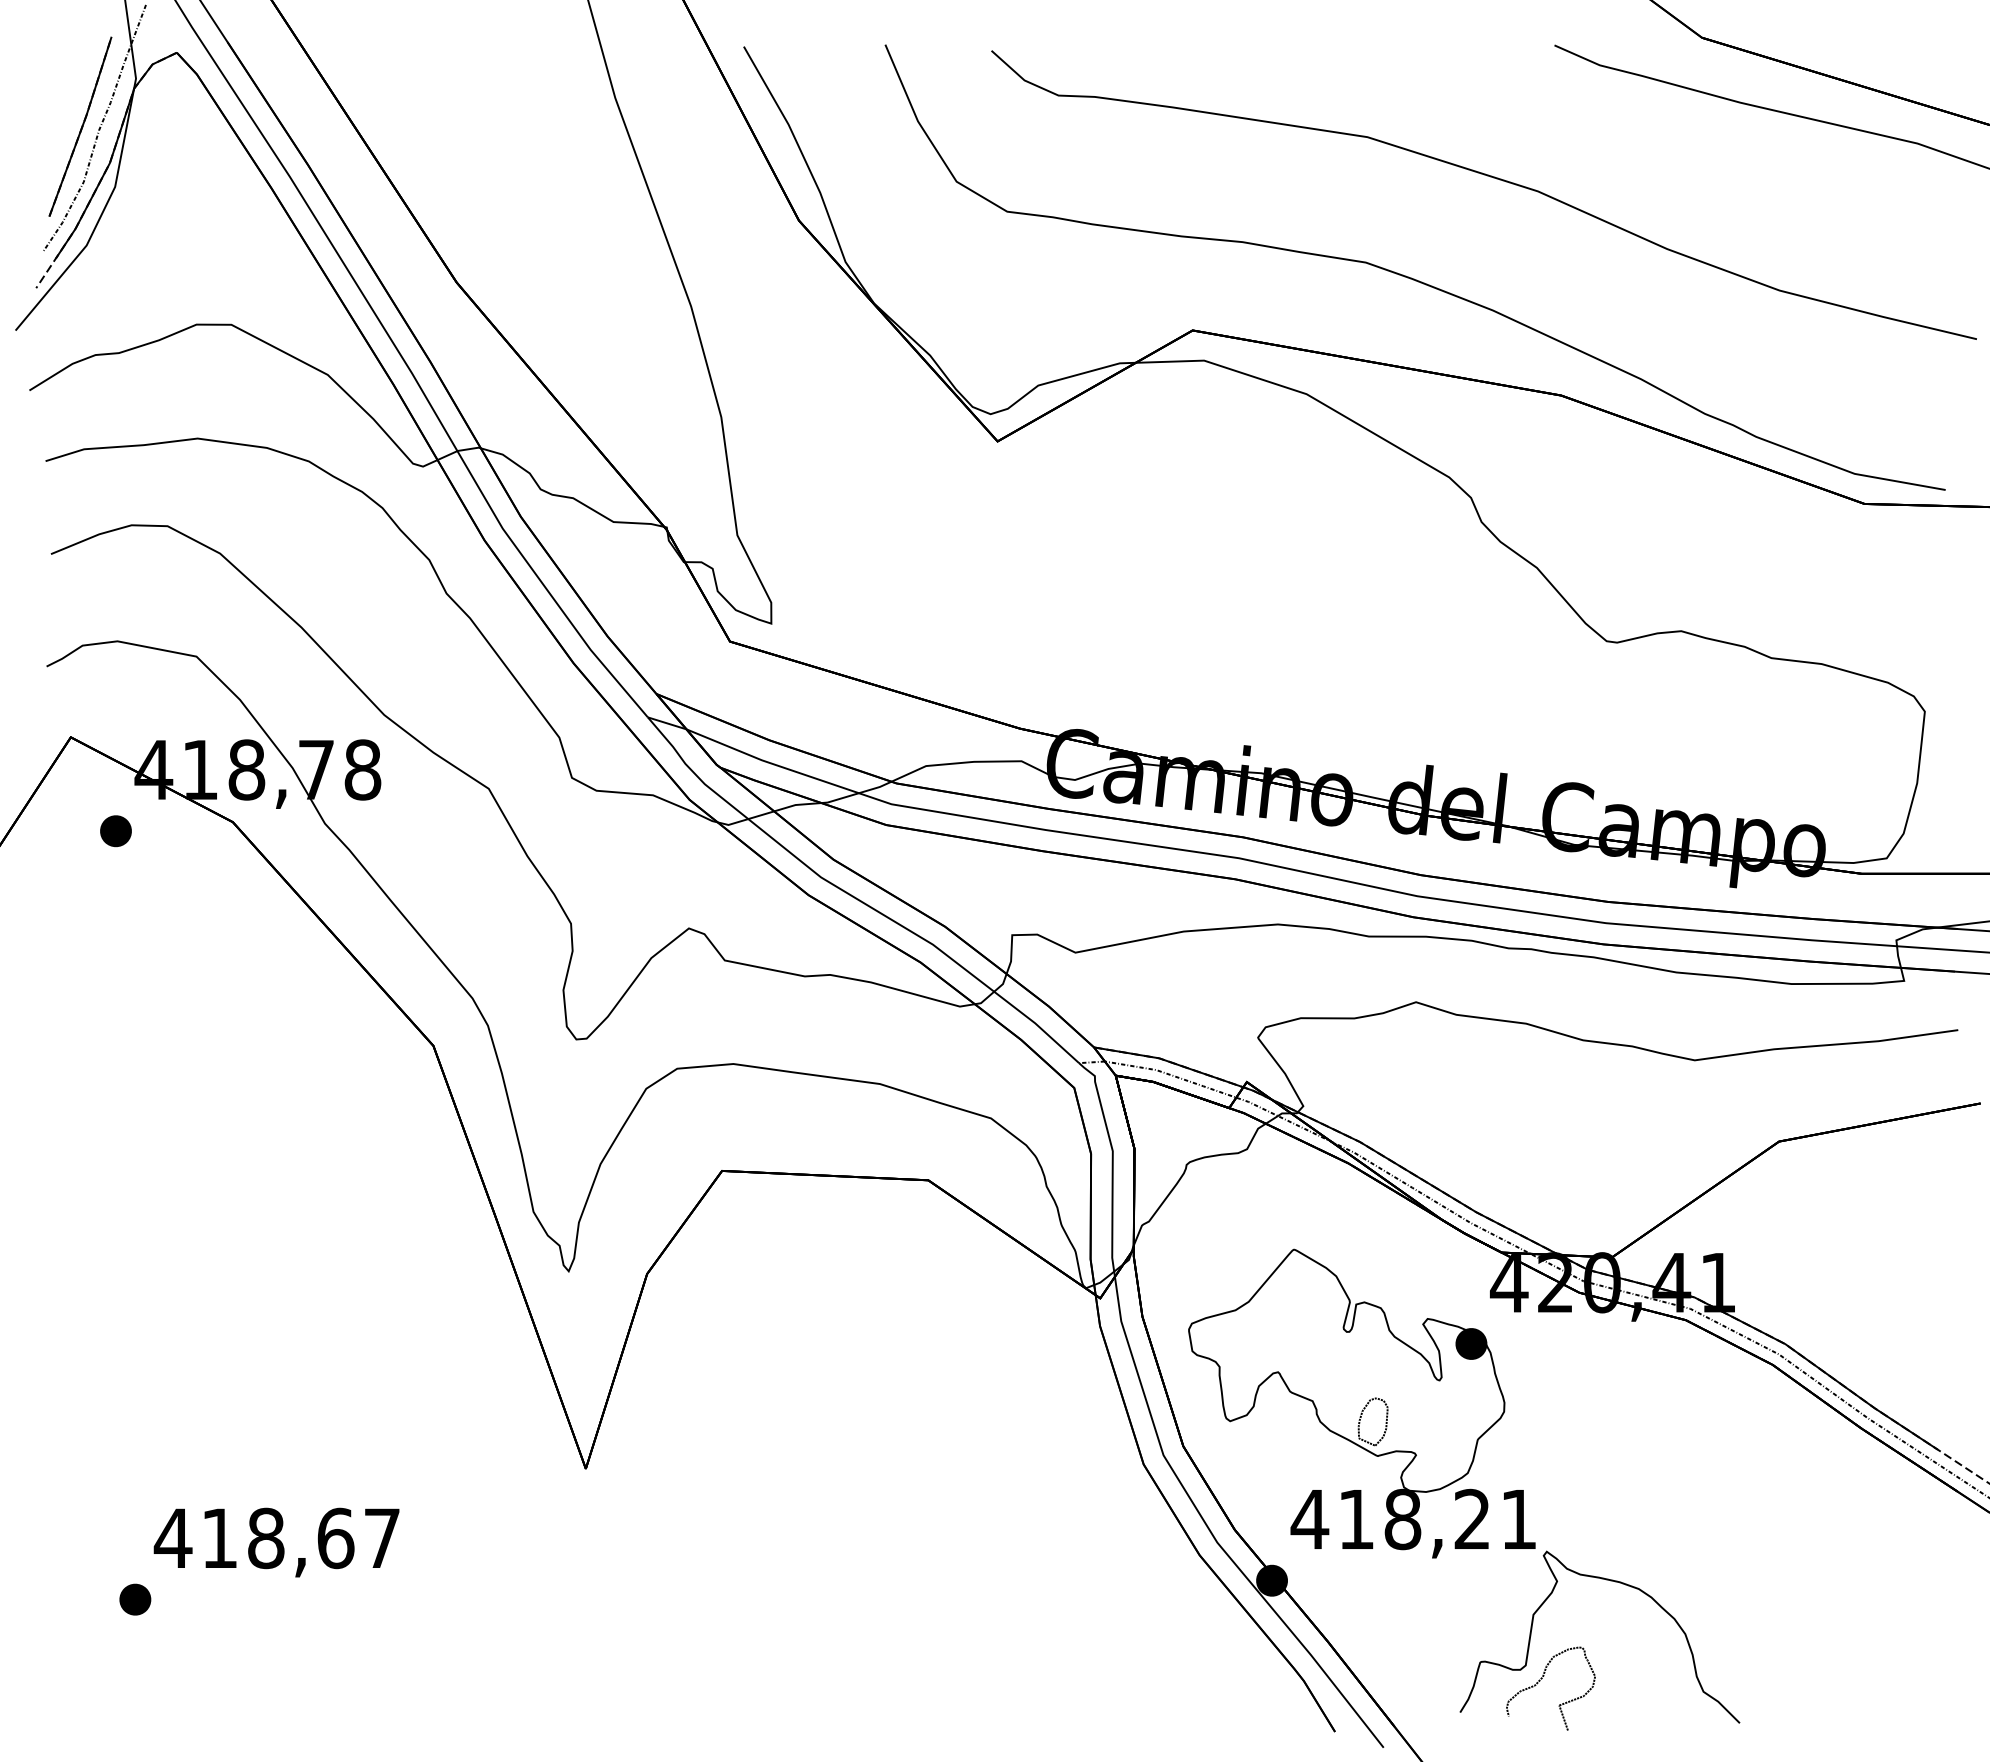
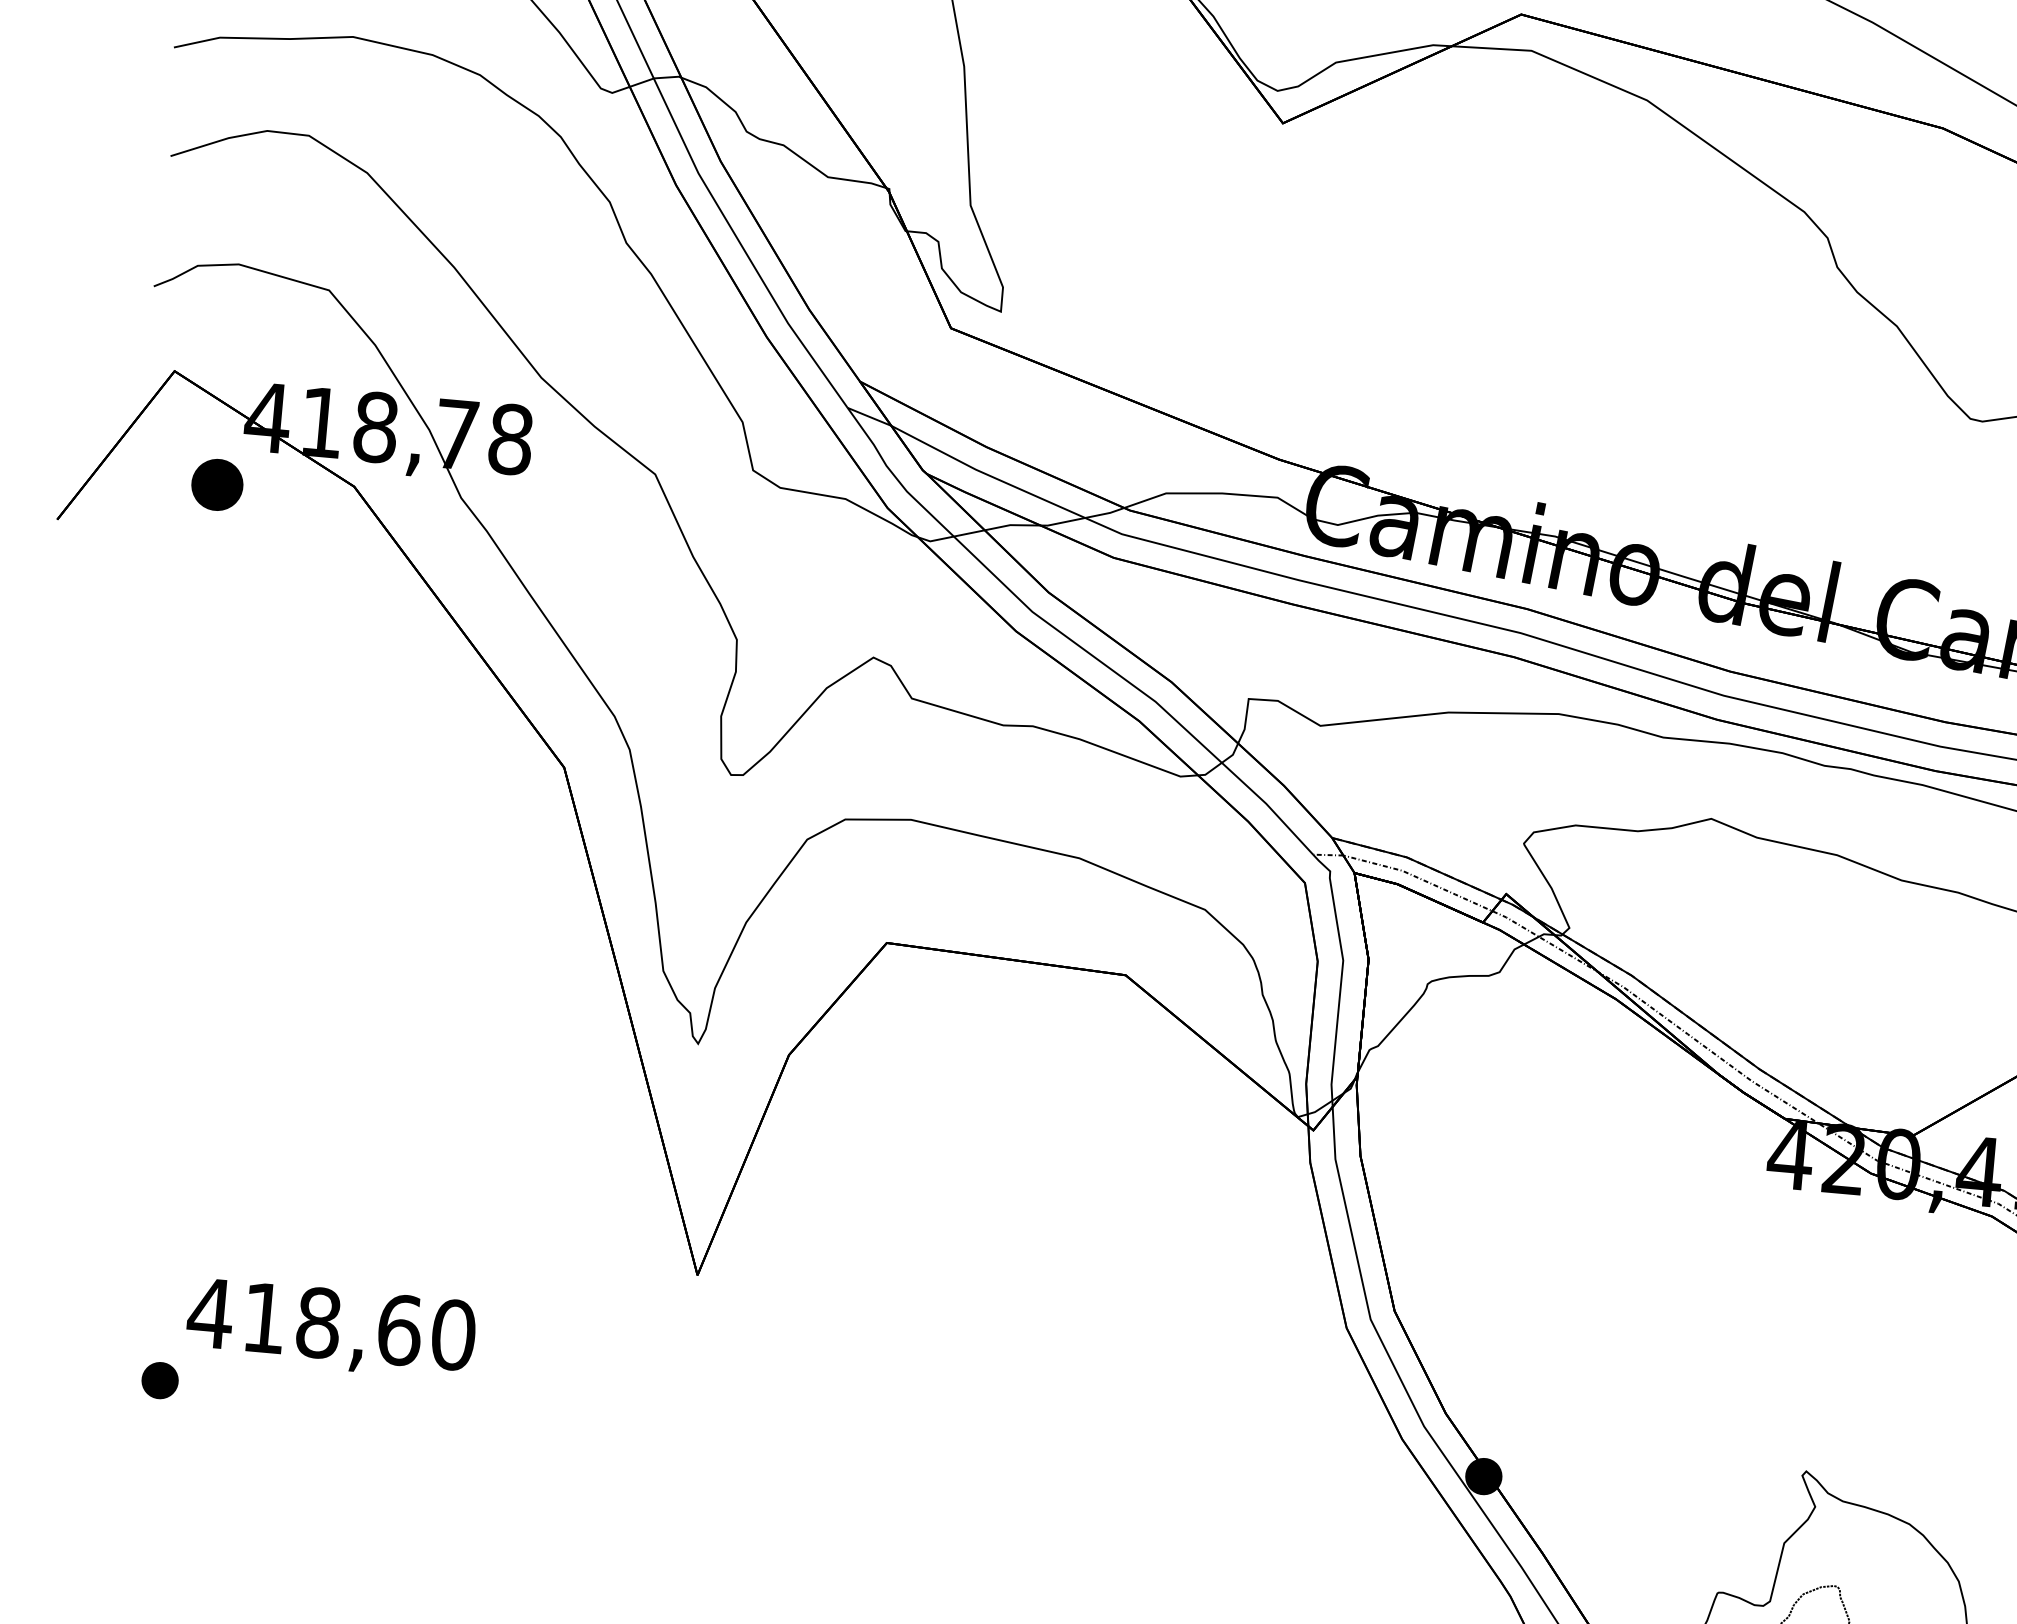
part: (115, 831) -> (216, 485), size x1.4
part: (1361, 1403) -> (1606, 1279), removed
text: (382, 1538) -> (453, 1335), 418,67 -> 418,60

